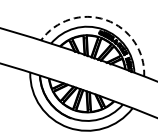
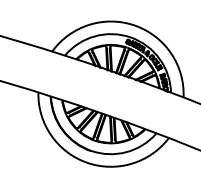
arc: (106, 20) -> (135, 26), dashed -> solid

